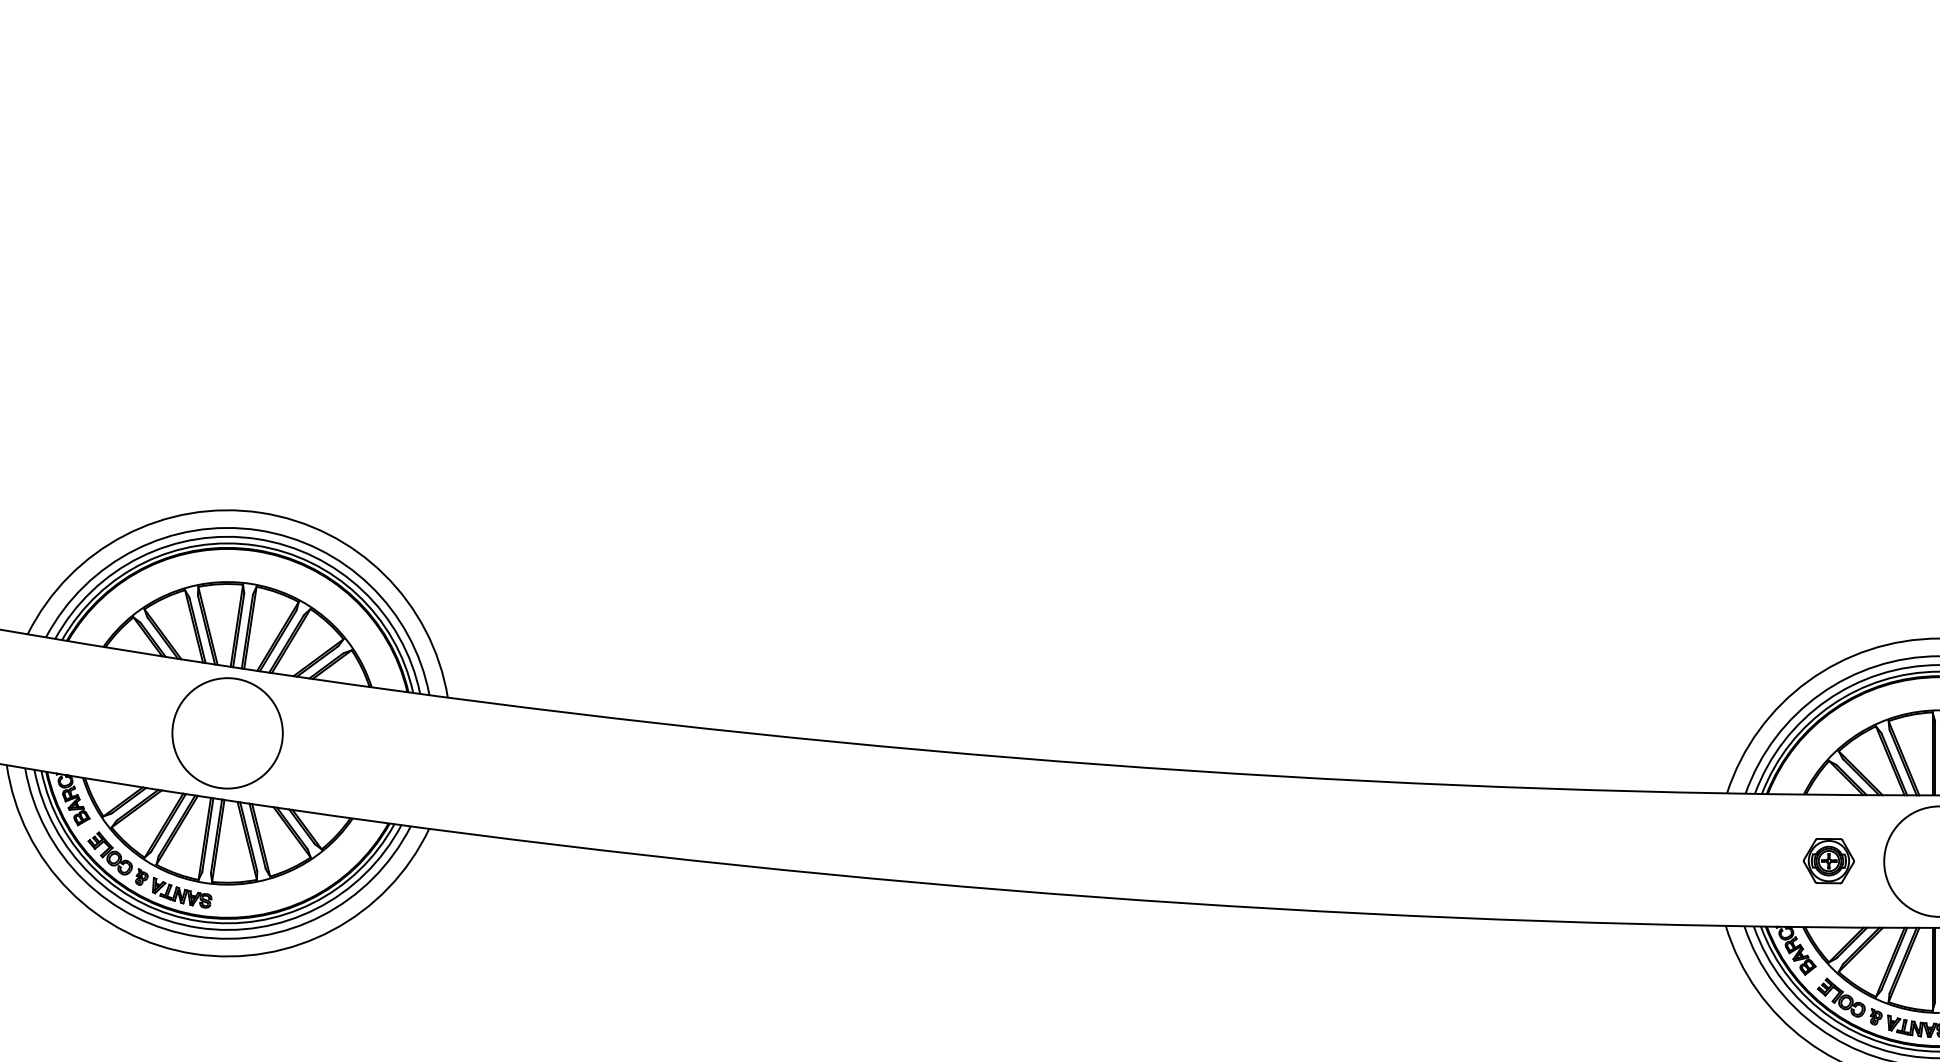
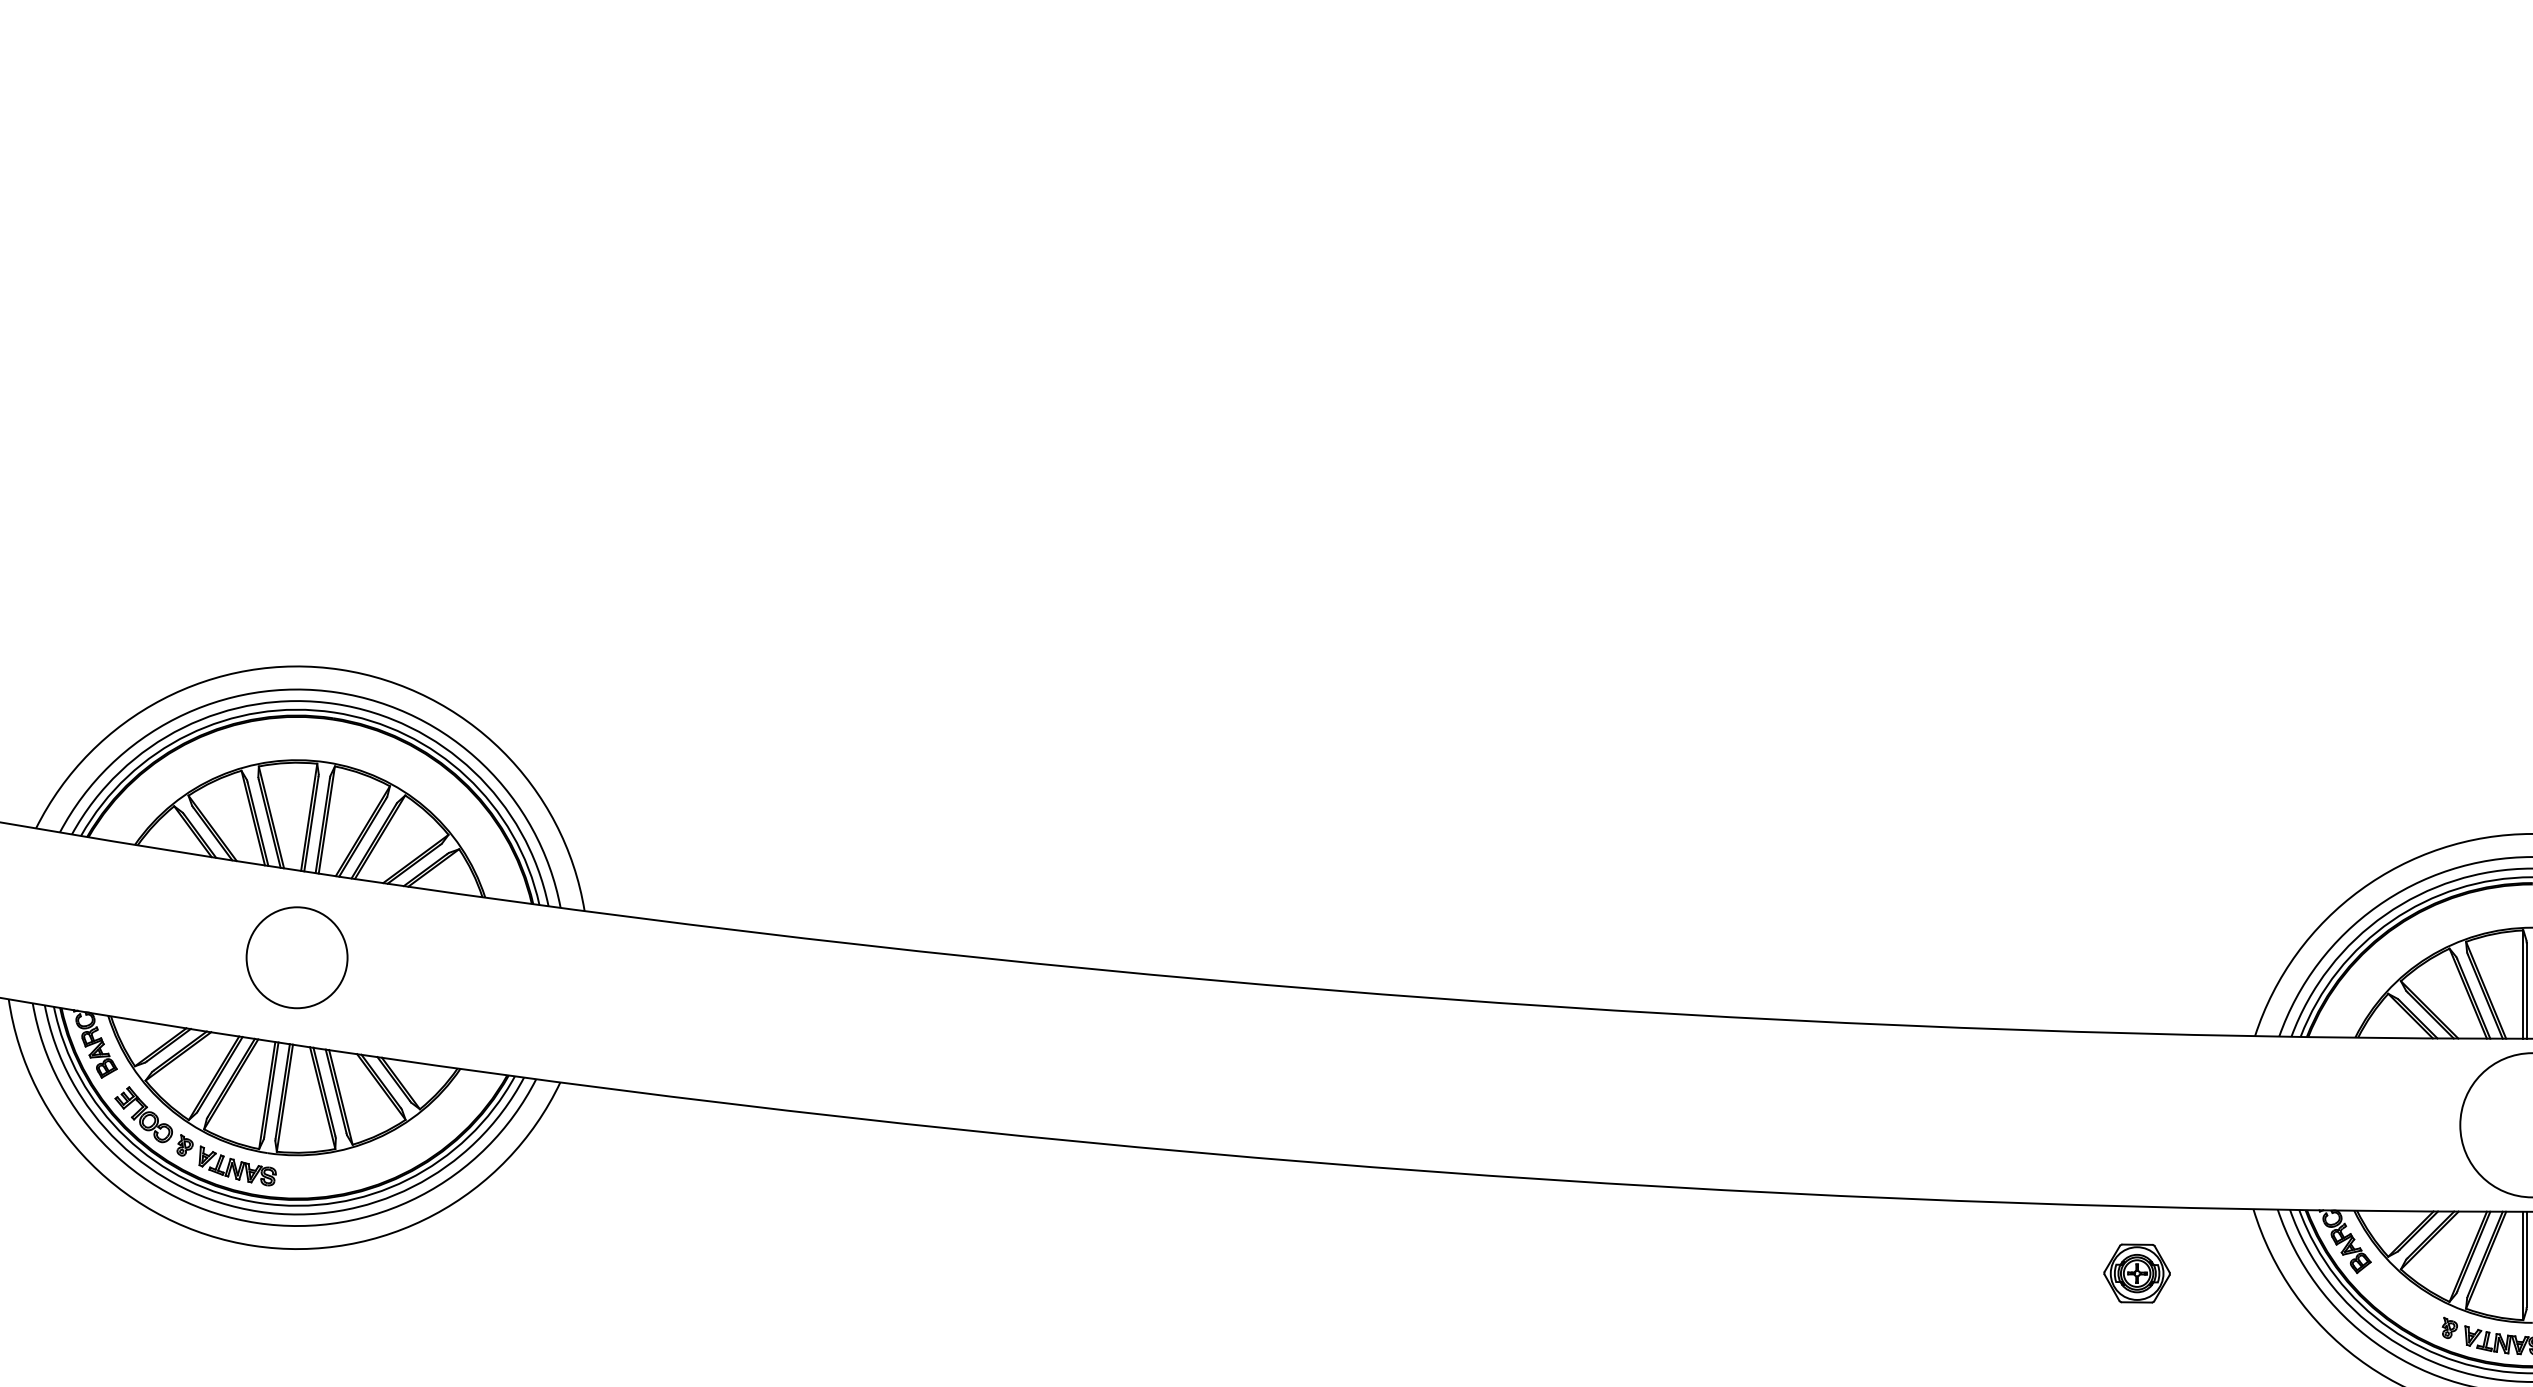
circle: (227, 733) -> (296, 957), size x0.7
part: (1828, 861) -> (2136, 1273), moved
part: (1840, 997) -> (2403, 1302), removed

